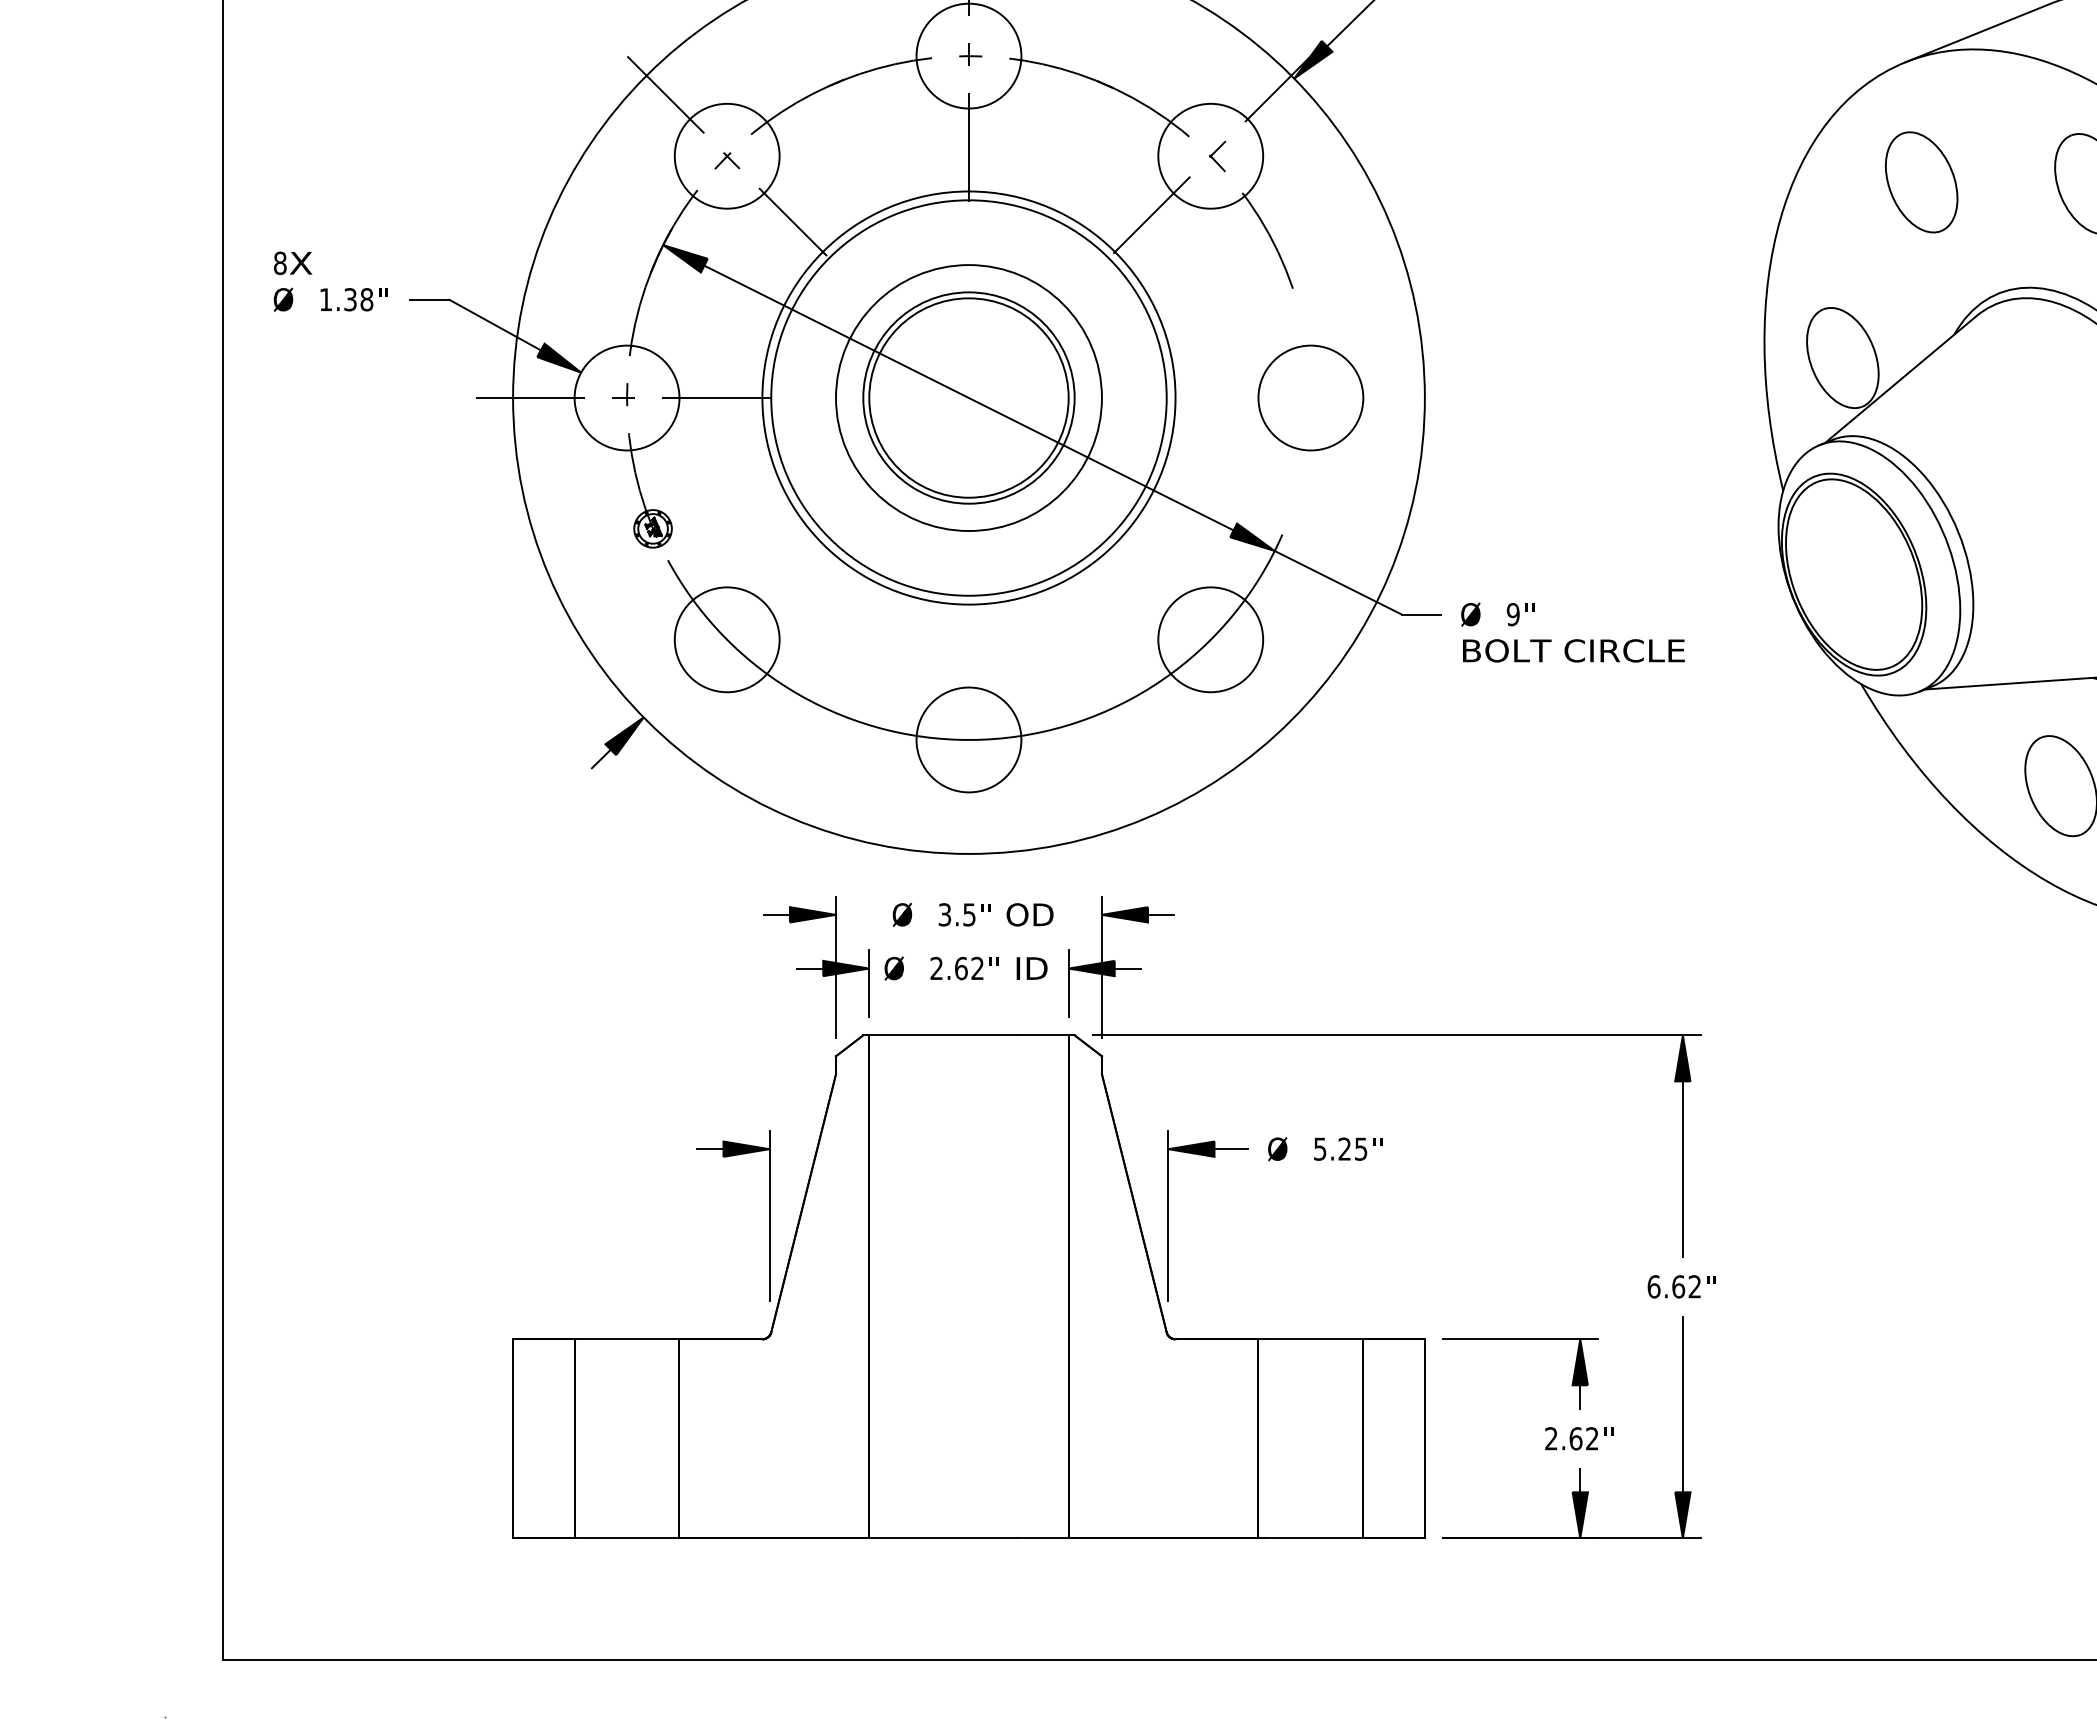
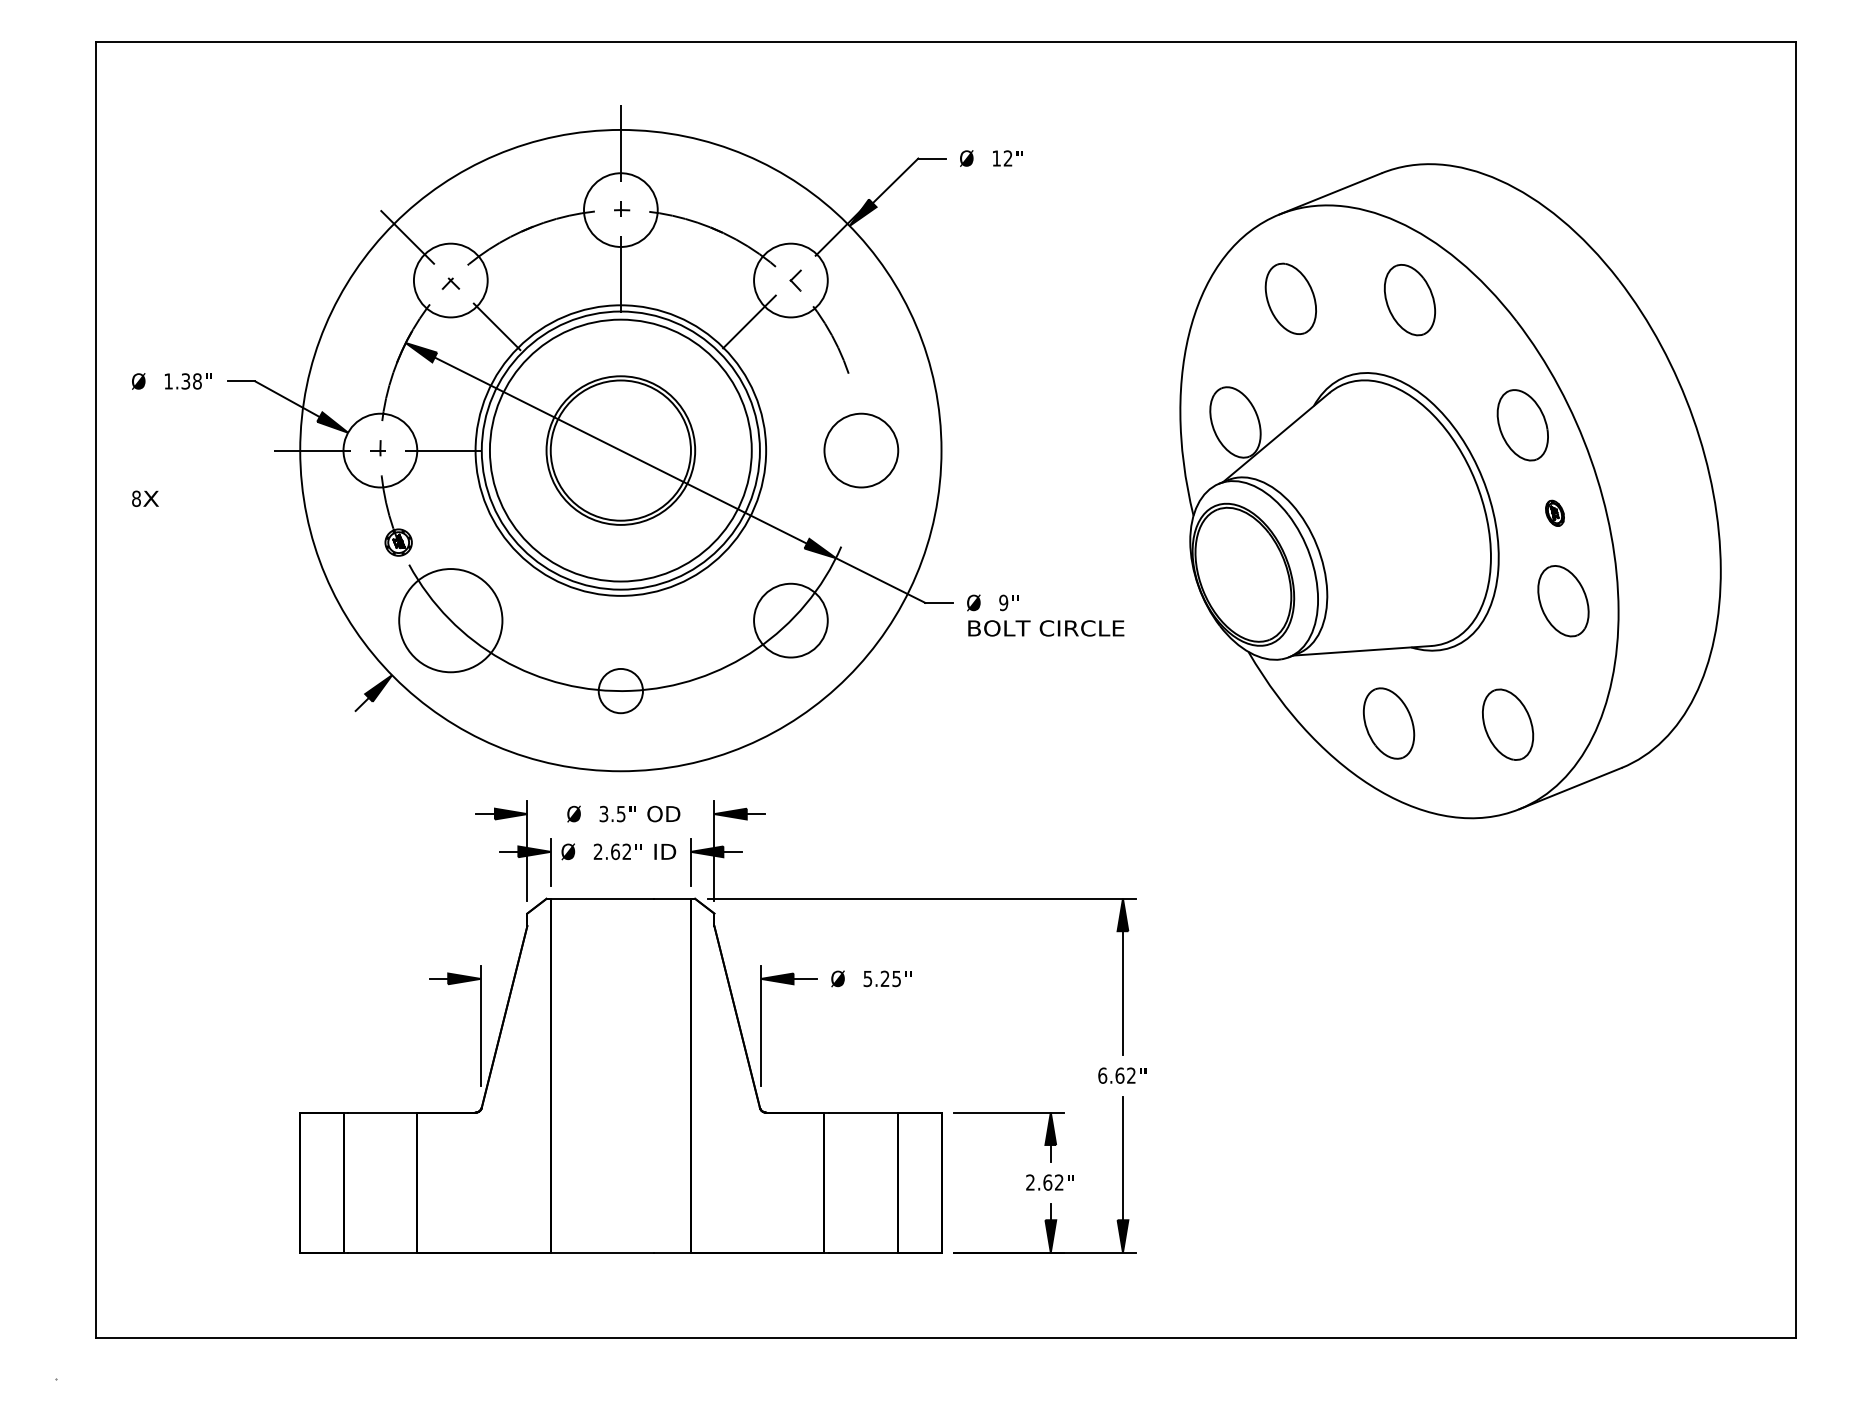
text: (293, 262) -> (145, 498), moved
circle: (968, 397) -> (620, 450), size x1.4
circle: (726, 639) -> (450, 620), size x1.4
circle: (968, 739) -> (620, 690), size x0.6

